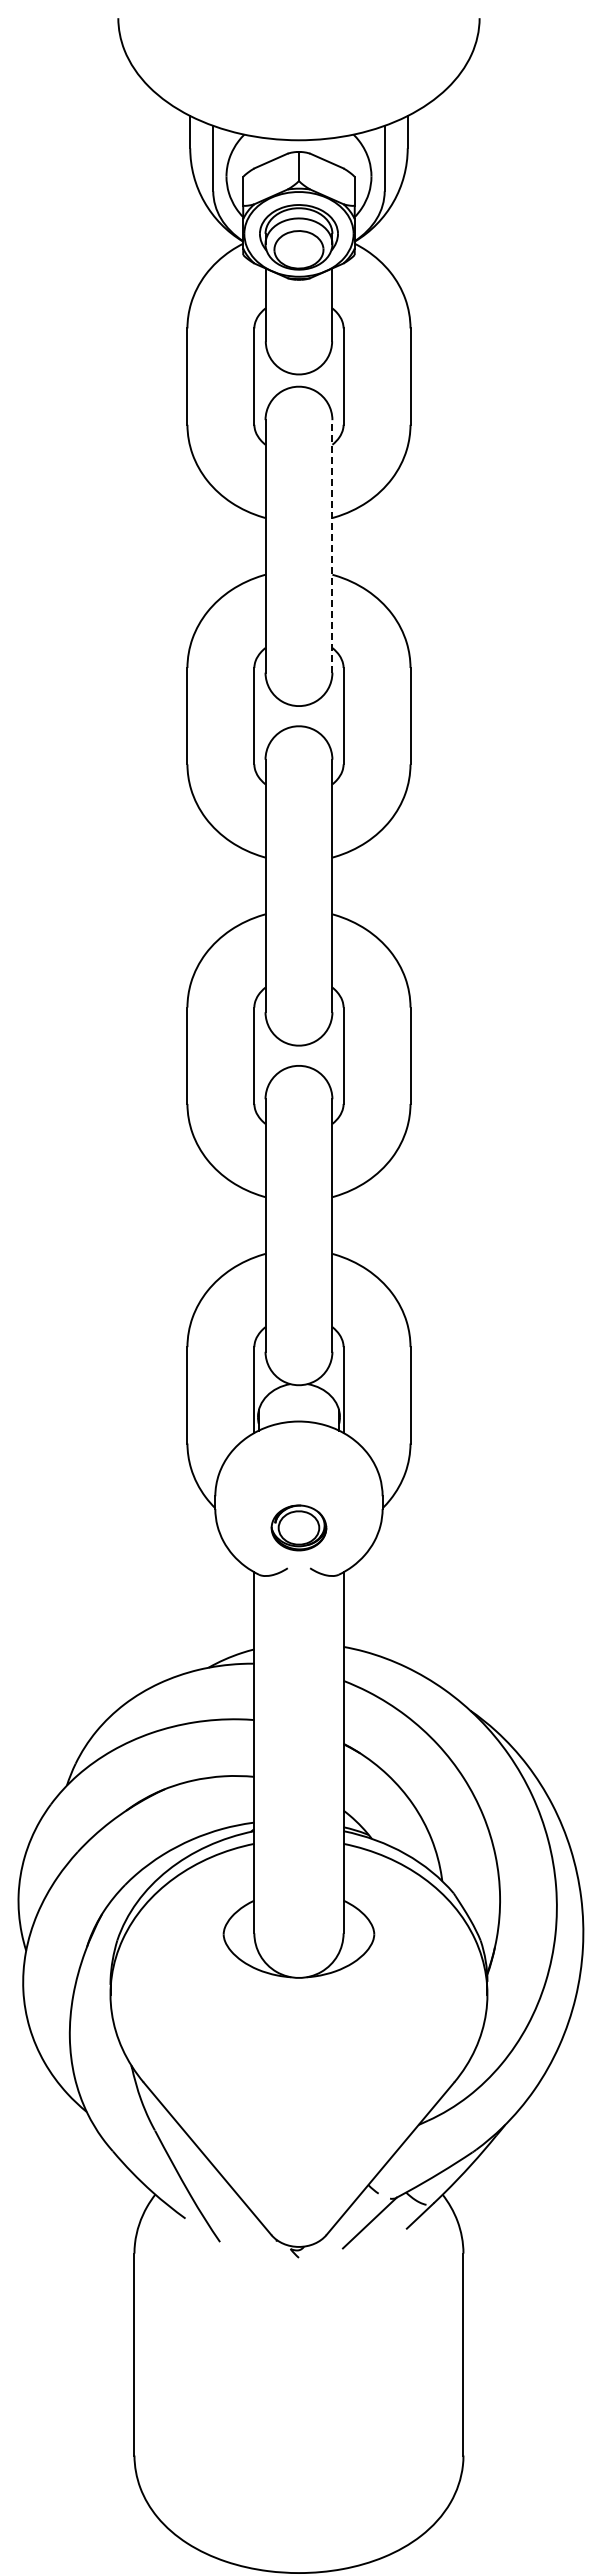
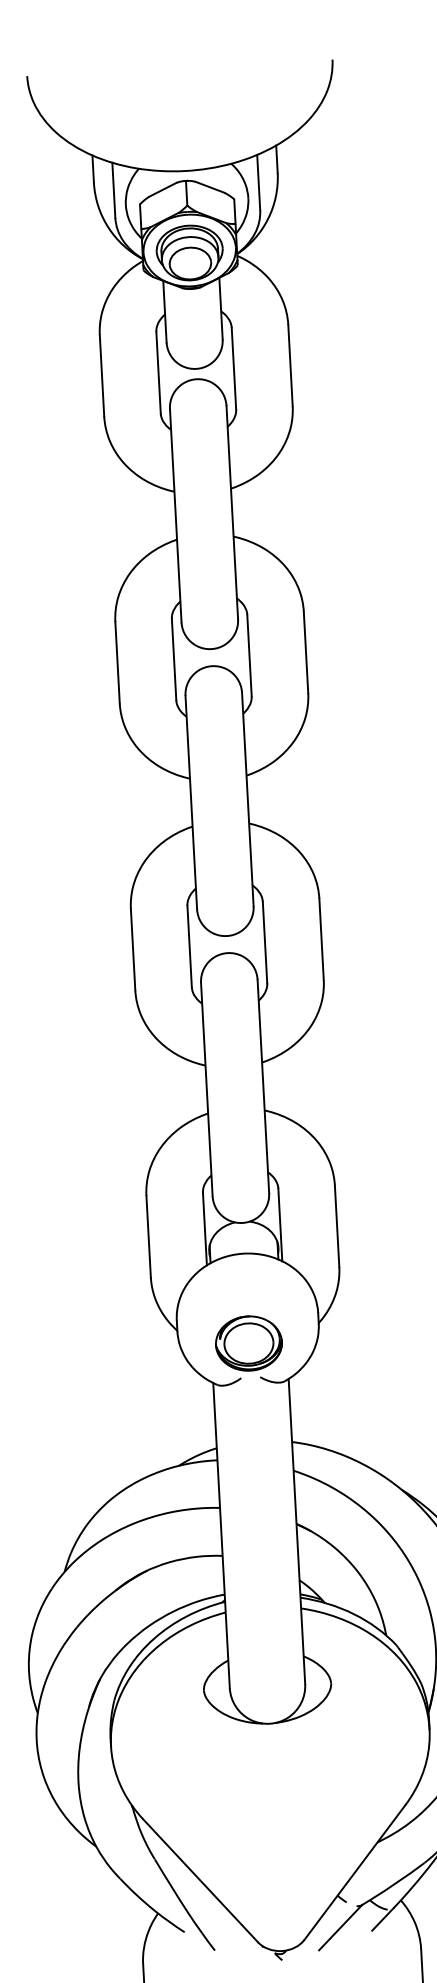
line: (332, 545) -> (232, 511), dashed -> solid
part: (298, 1527) -> (248, 1343), size x1.43

